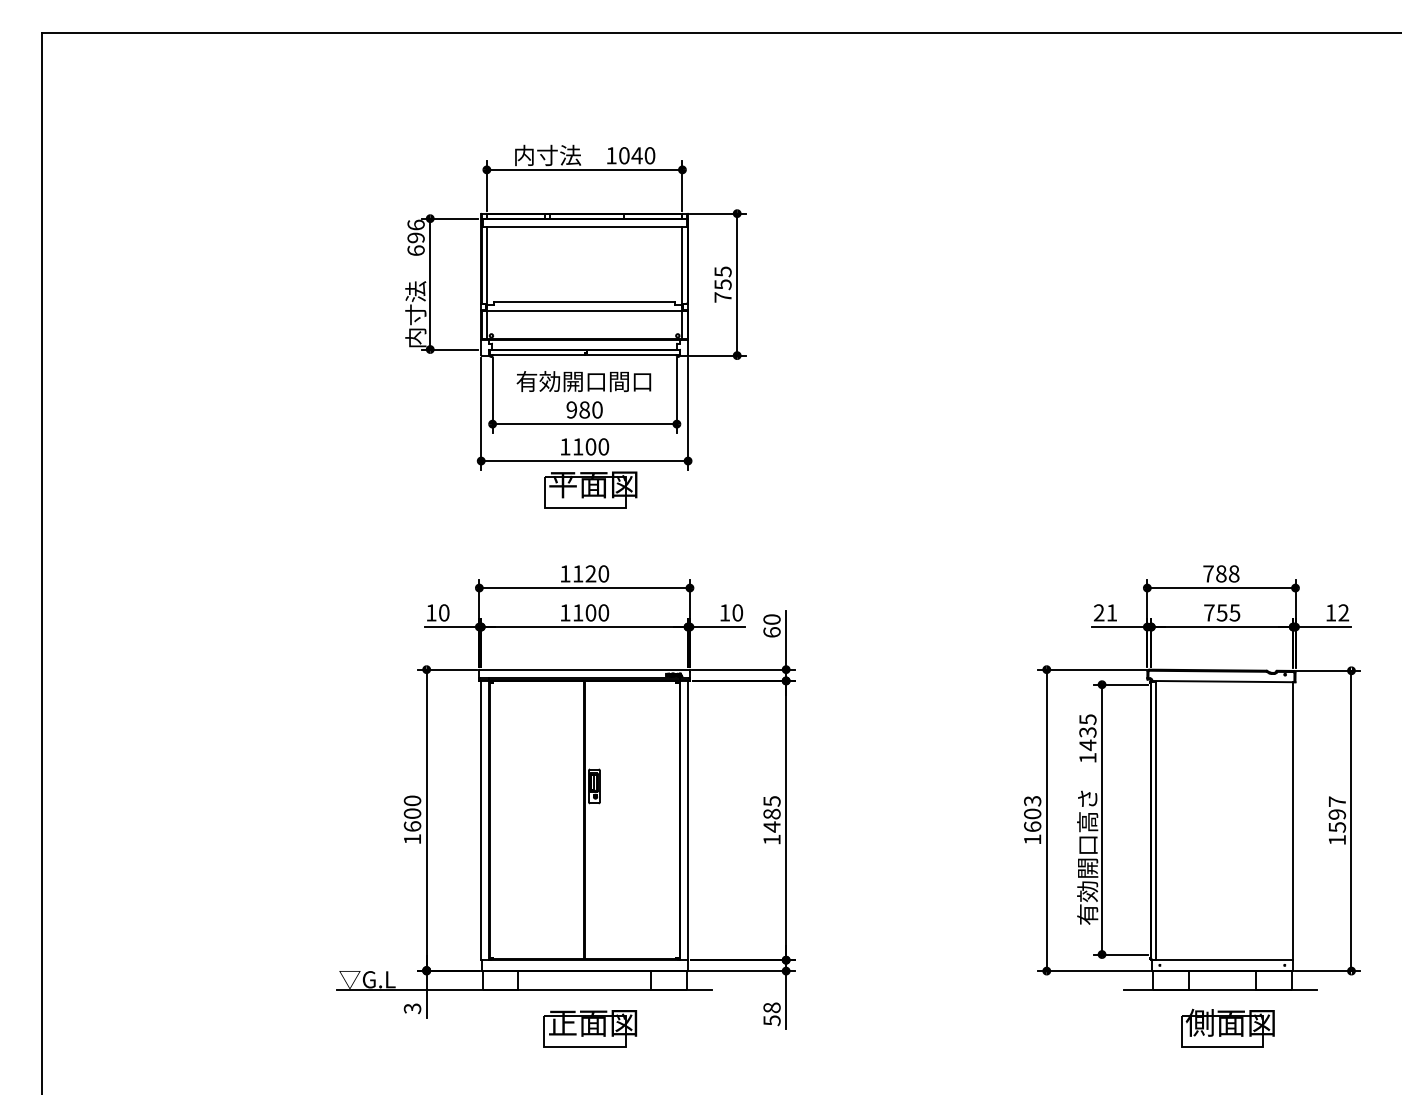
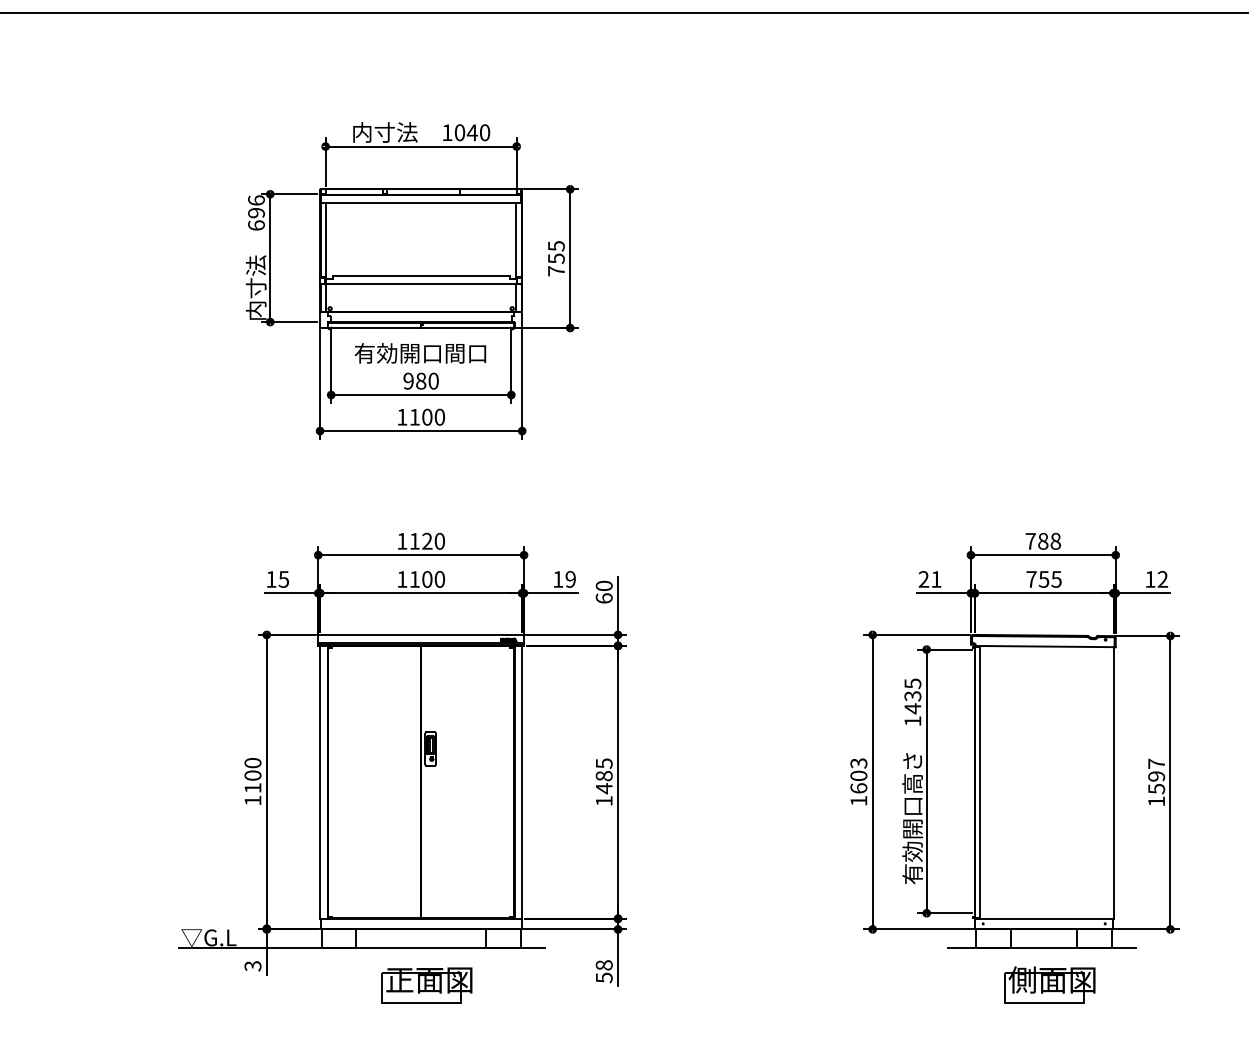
part: (590, 489) -> (426, 458), removed
text: (443, 612) -> (283, 579), 10 -> 15
text: (737, 612) -> (570, 579), 10 -> 19
text: (412, 826) -> (252, 788), 1600 -> 1100

